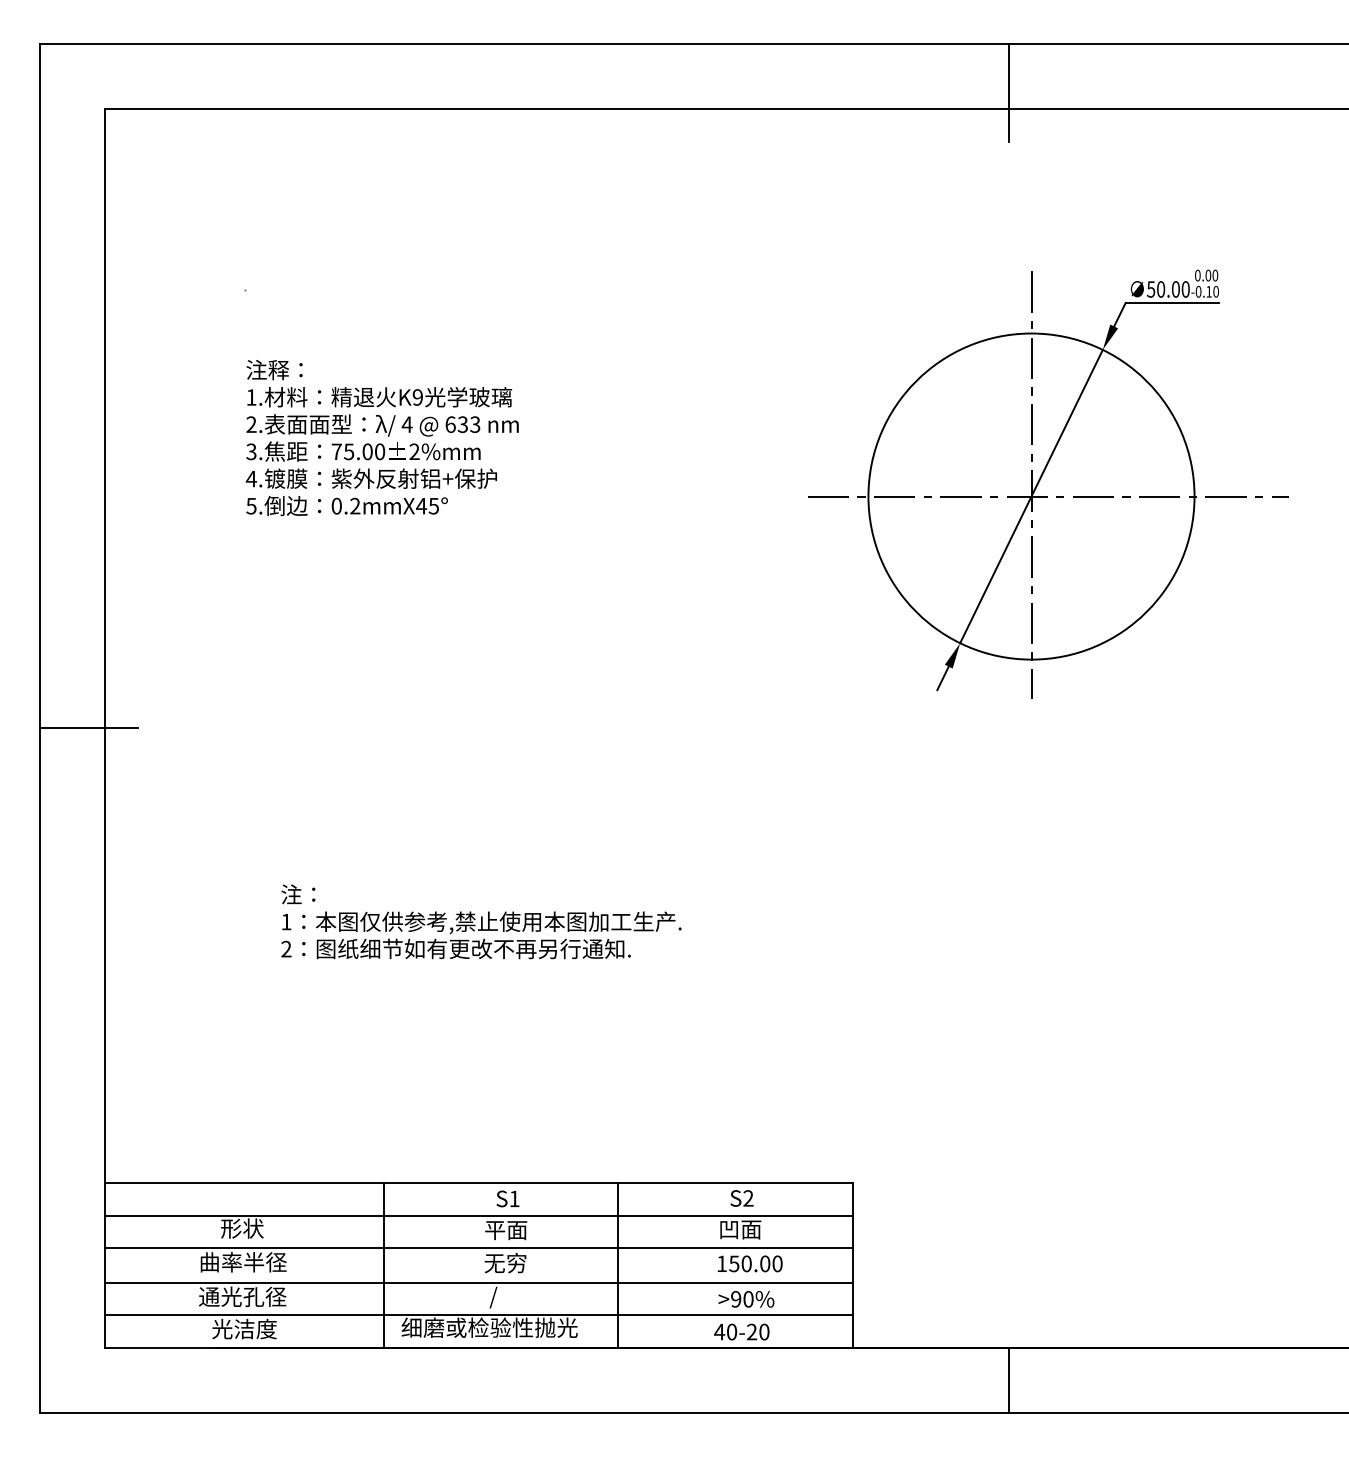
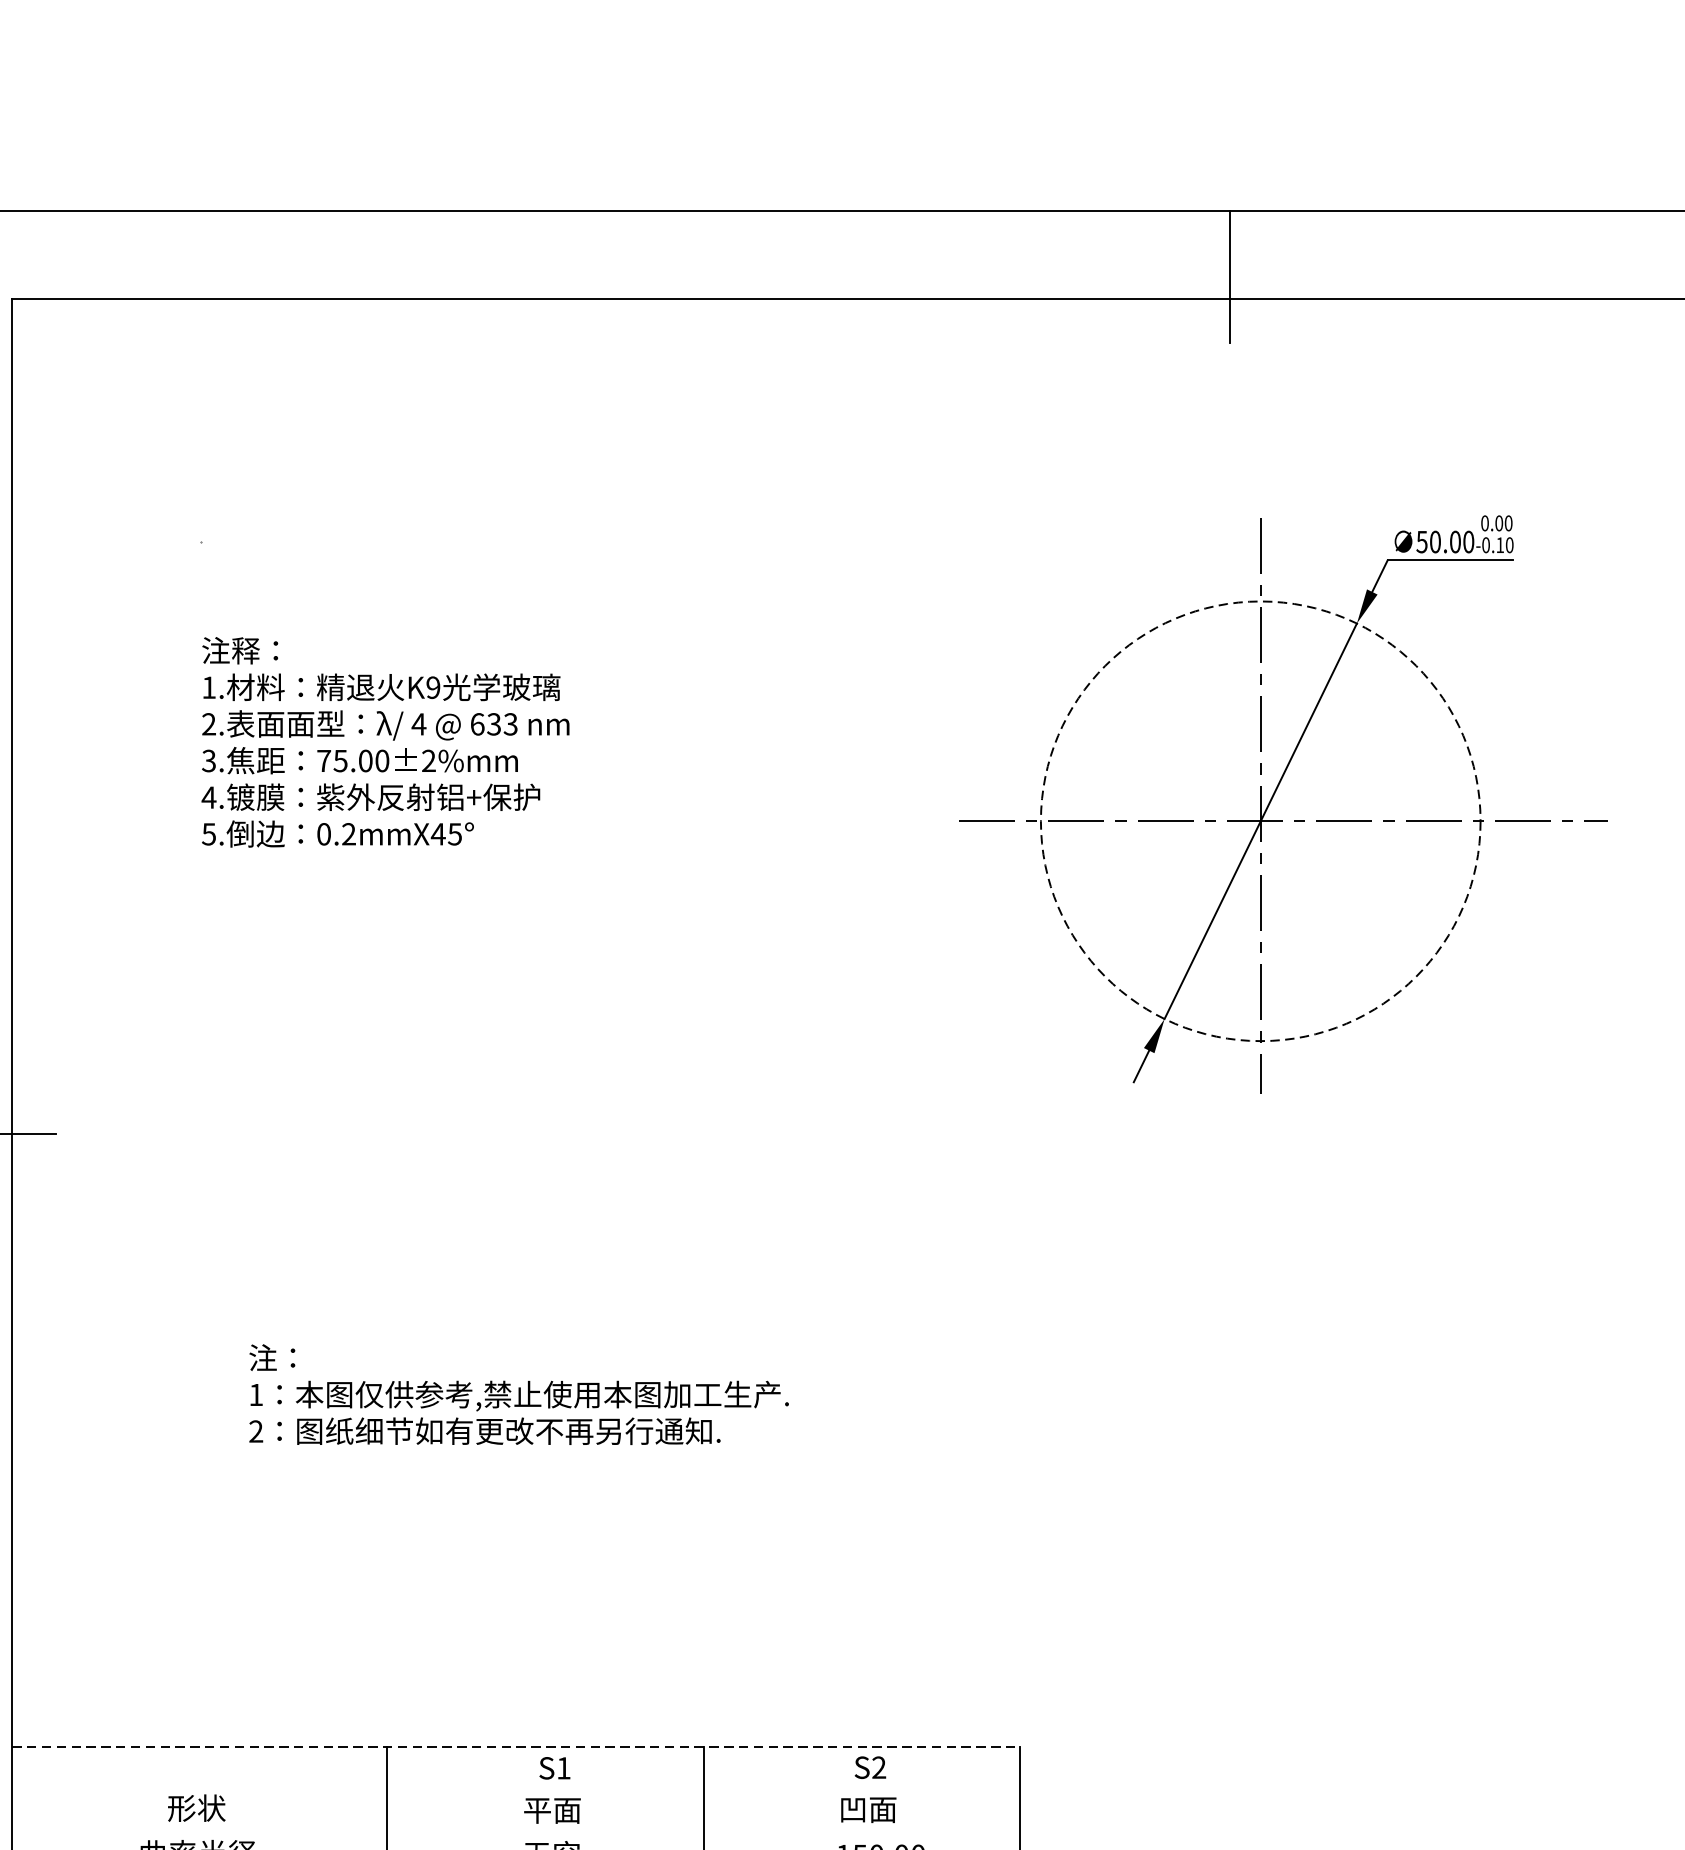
circle: (1031, 496) -> (1260, 821), solid -> dashed
line: (479, 1182) -> (516, 1746), solid -> dashed
line: (479, 1215) -> (516, 1790), removed
line: (479, 1247) -> (516, 1833), removed

